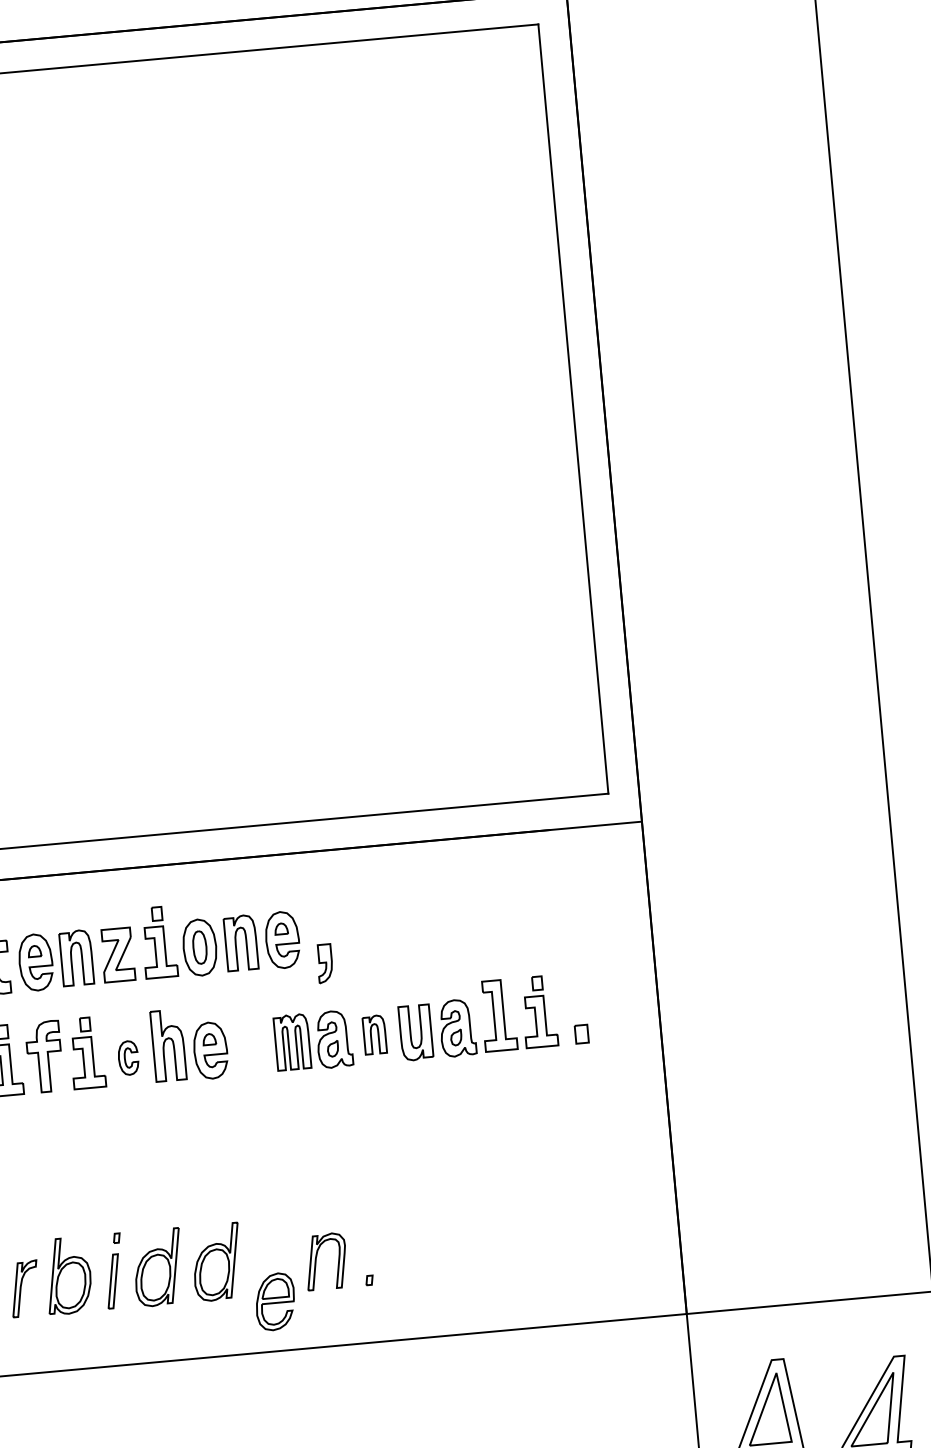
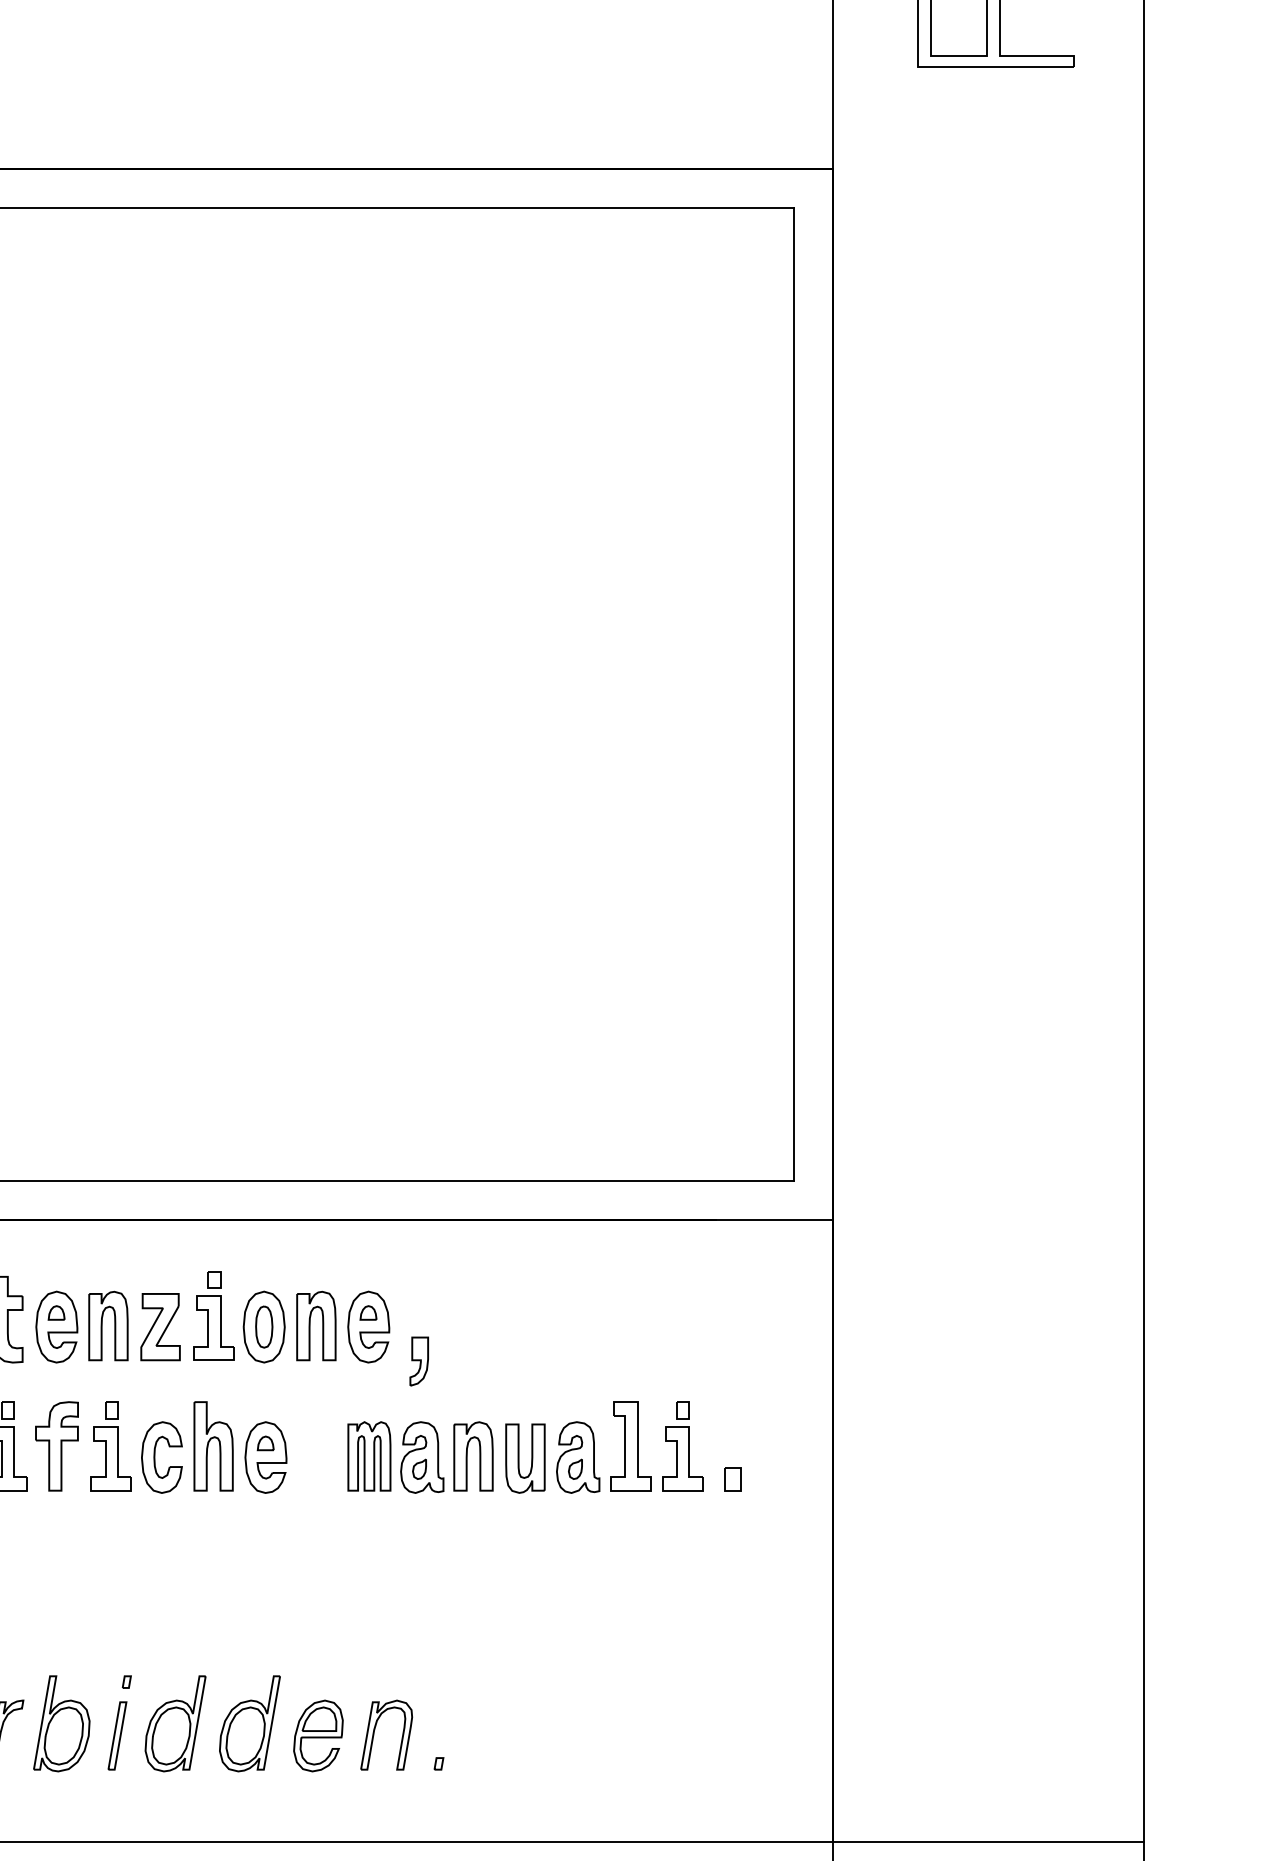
part: (374, 1034) -> (473, 1456), size x1.43
part: (128, 1058) -> (161, 1457), size x1.67
part: (275, 1301) -> (318, 1735), moved

